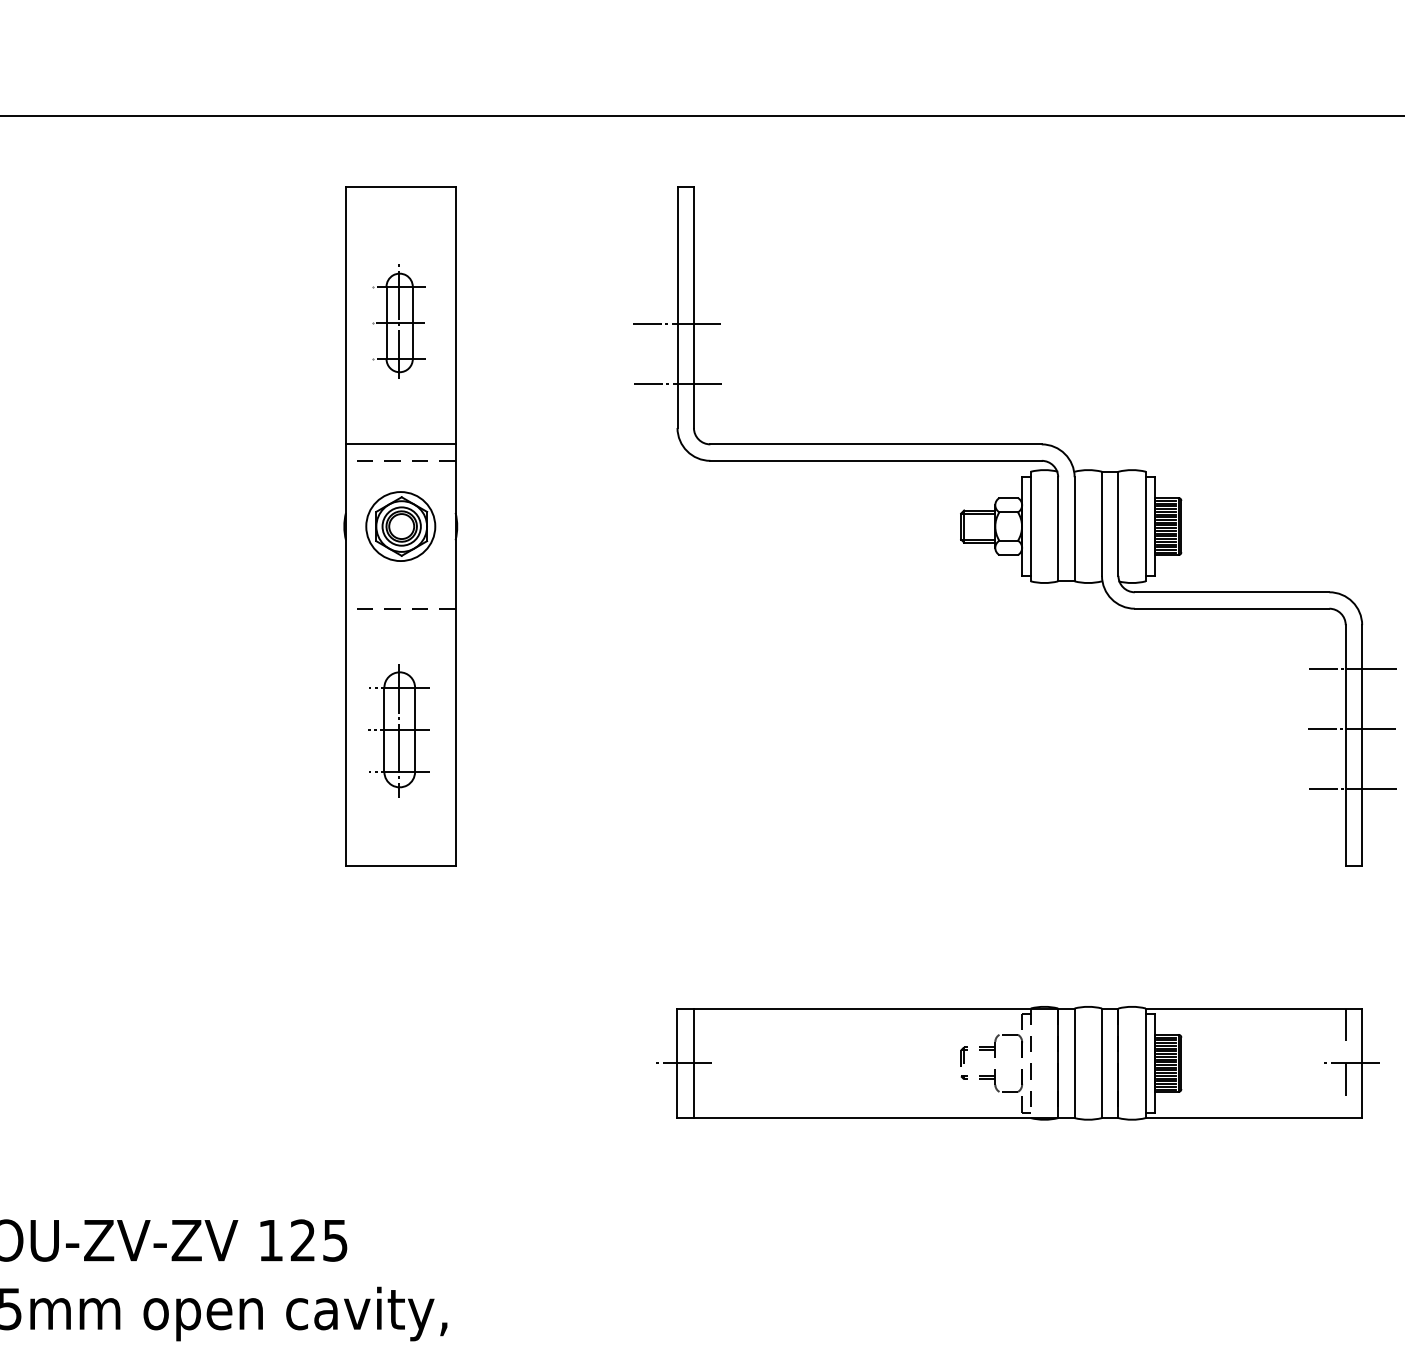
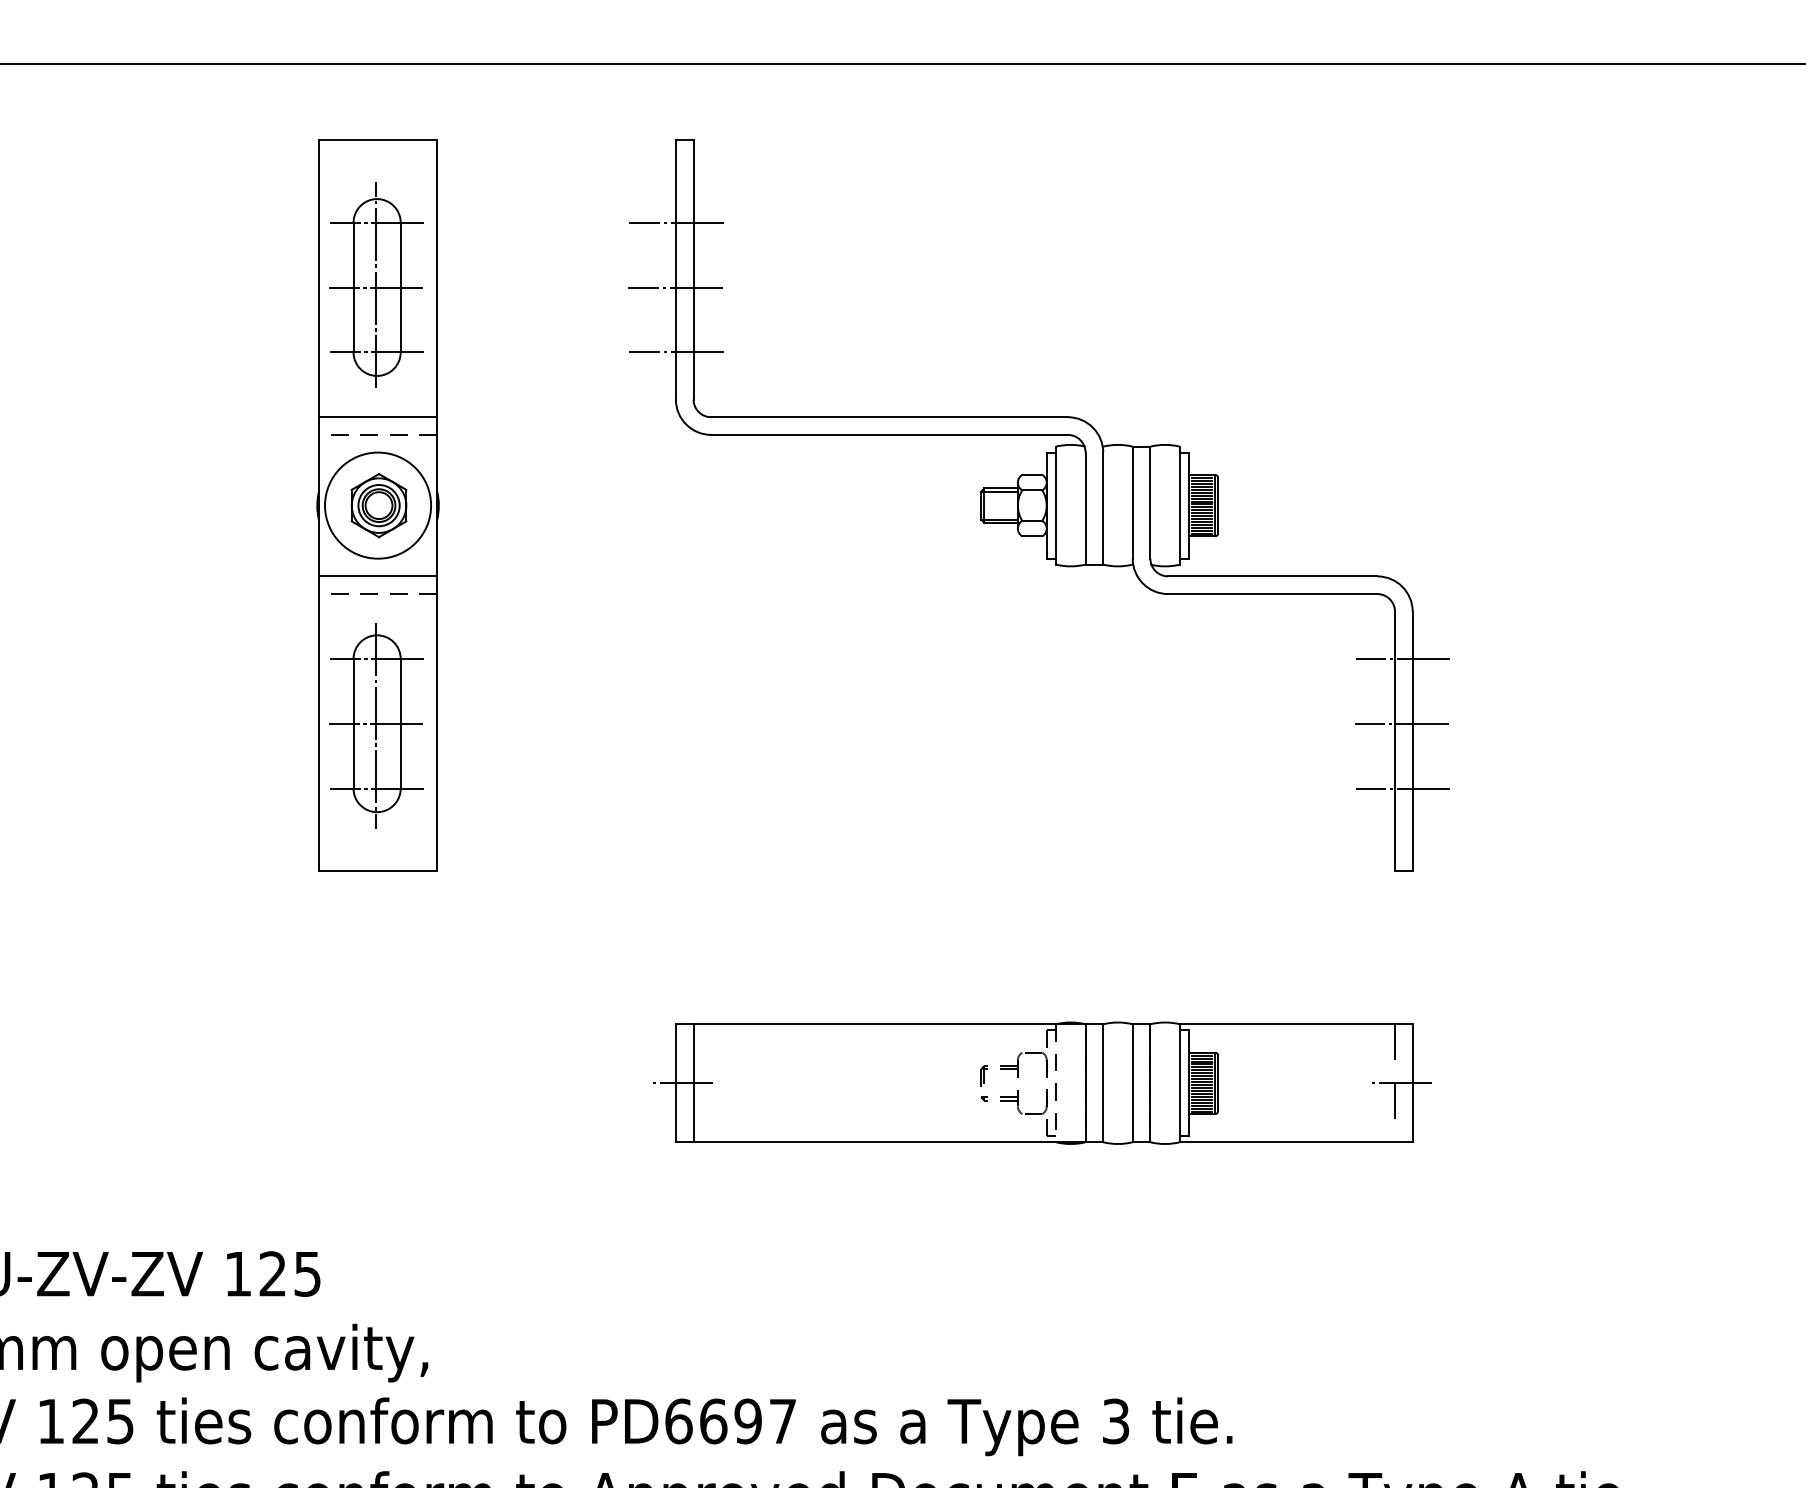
line: (678, 263) -> (676, 222), added
part: (399, 321) -> (376, 284), size x1.67
circle: (401, 526) -> (378, 505), size x1.43
line: (401, 592) -> (378, 576), added
part: (399, 730) -> (376, 725), size x1.43

